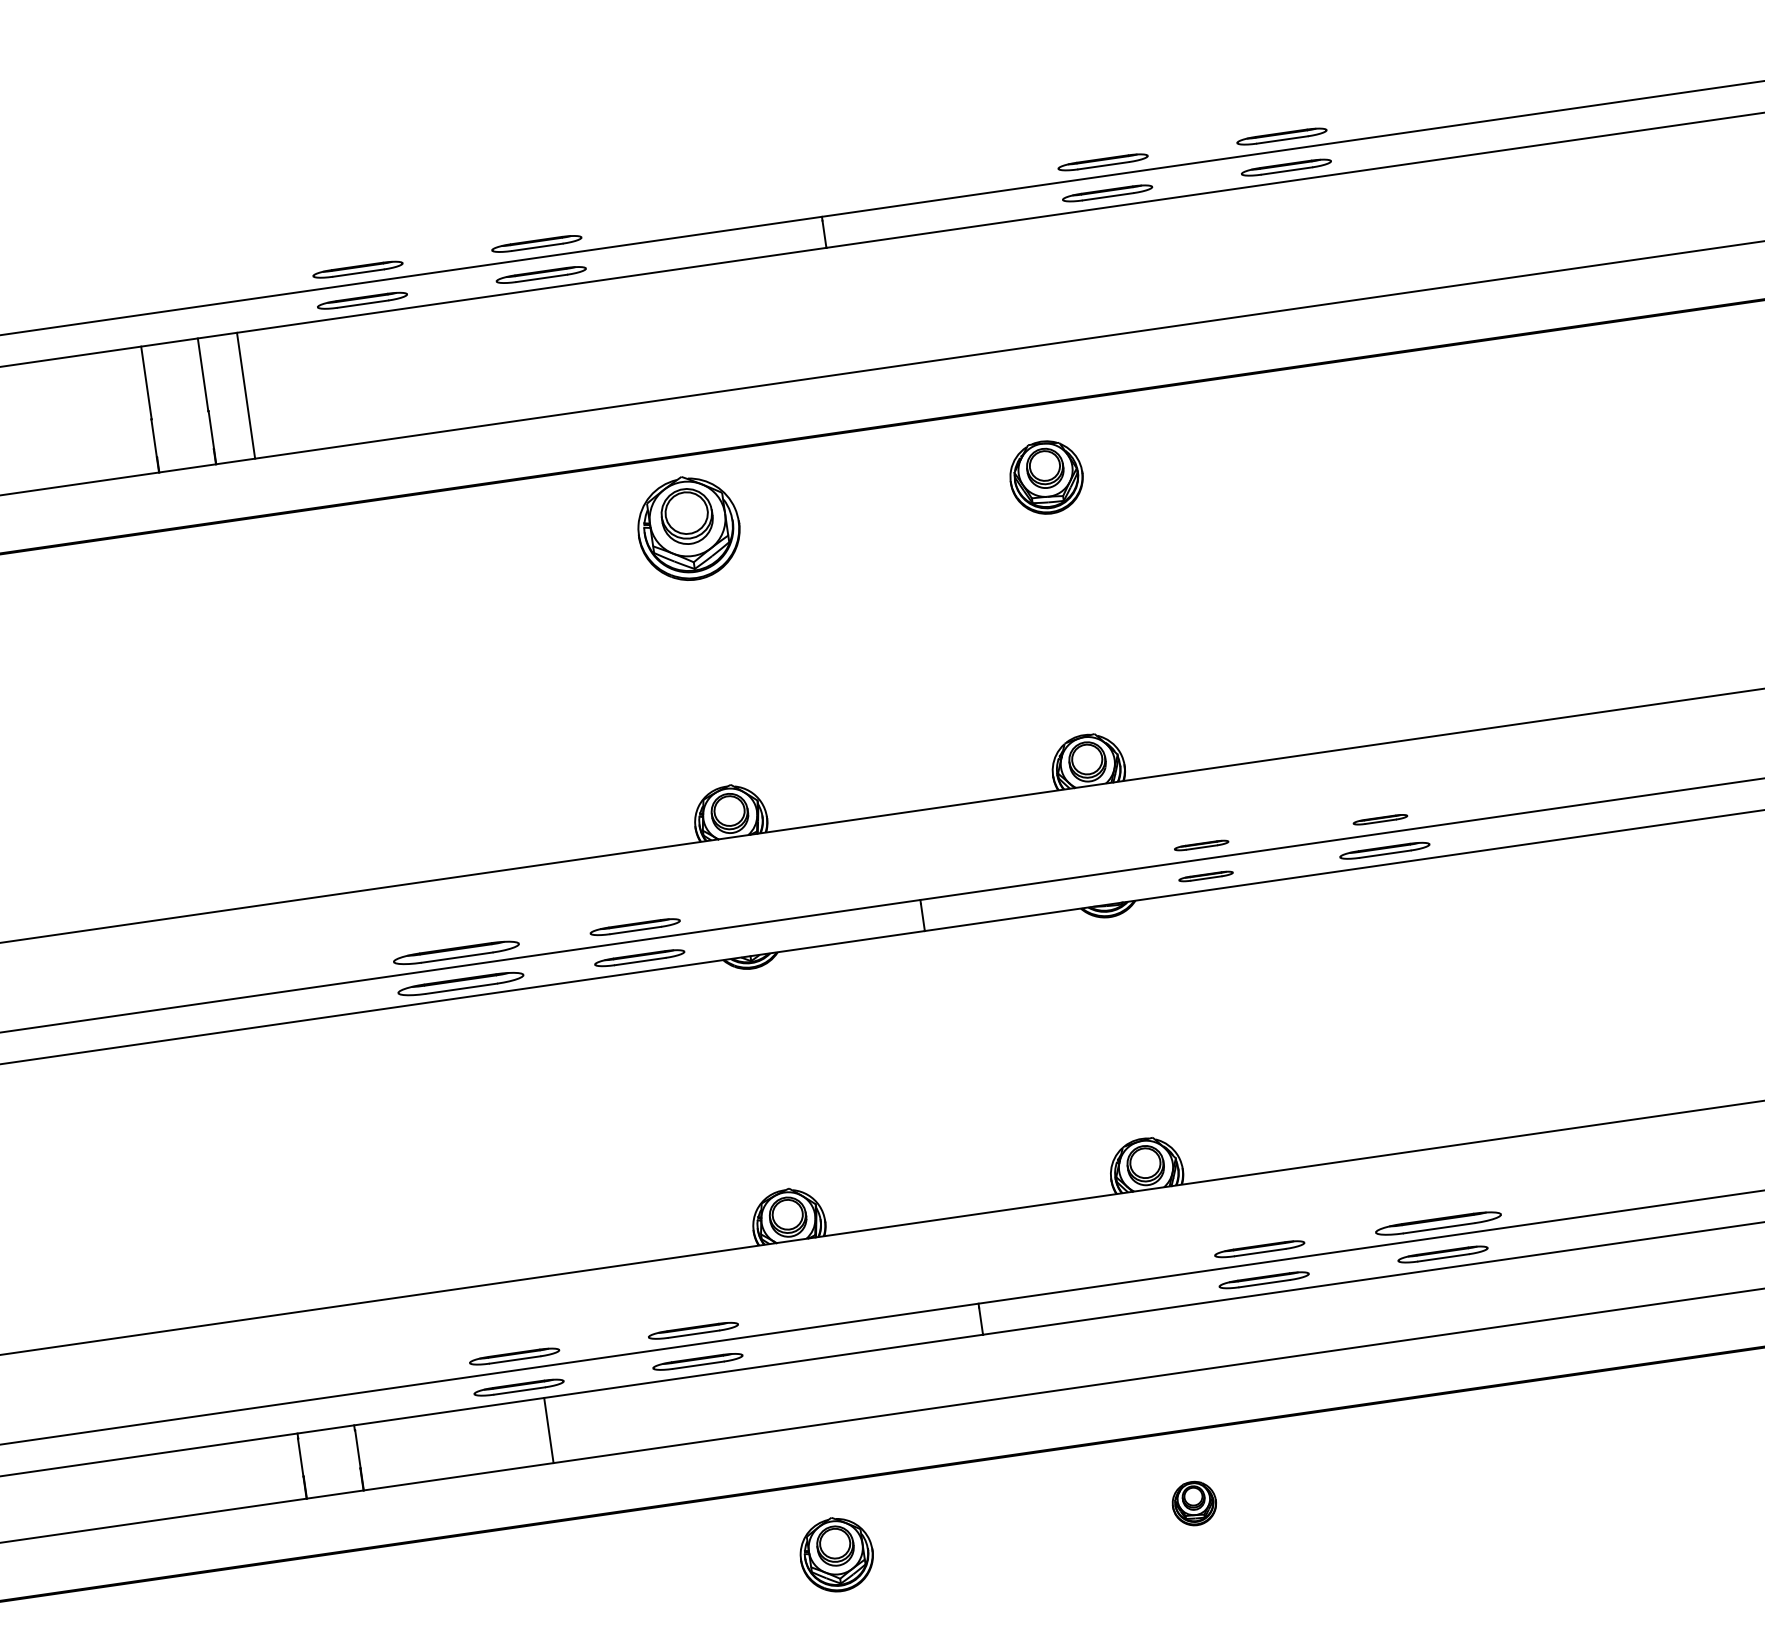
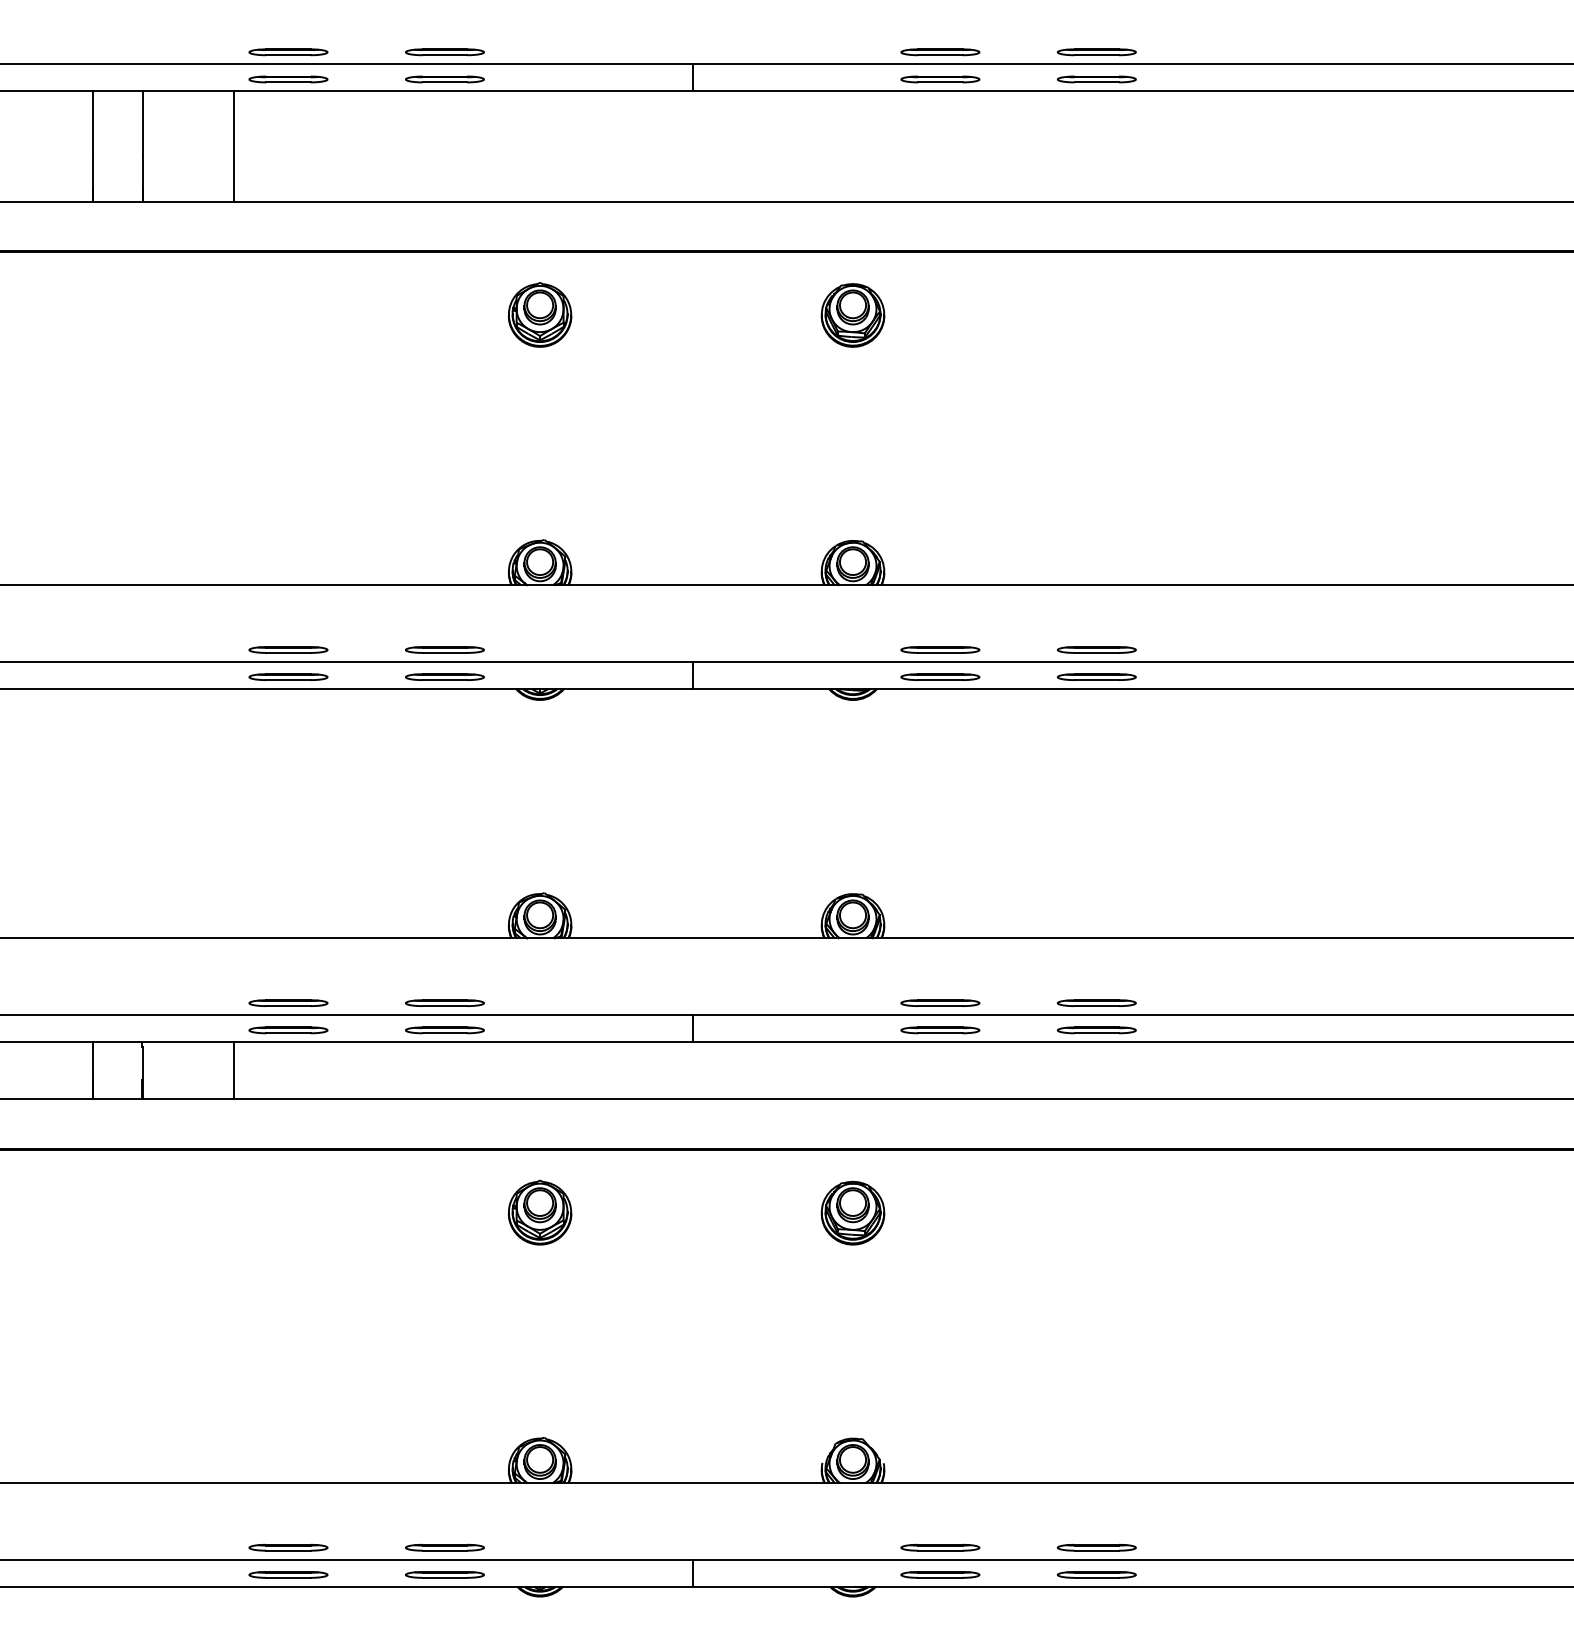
line: (245, 395) -> (233, 146), moved
part: (688, 528) -> (539, 314), size x0.71
part: (1379, 819) -> (1096, 649), size x1.67
part: (1201, 844) -> (940, 649), size x1.67
part: (1206, 875) -> (940, 676), size x1.67
part: (456, 952) -> (288, 649), size x0.71
part: (460, 983) -> (288, 676), size x0.71
part: (1438, 1222) -> (1096, 1002), size x0.71
line: (548, 1430) -> (233, 1070), moved
part: (1193, 1502) -> (852, 1212), size x1.67

